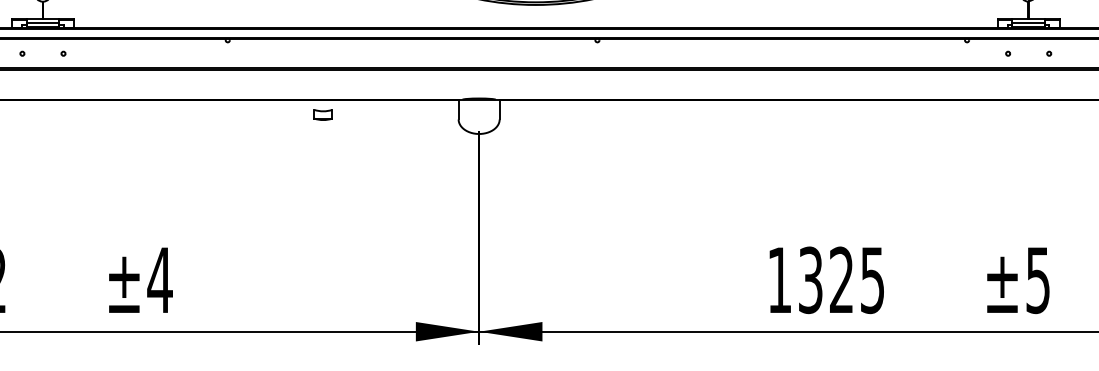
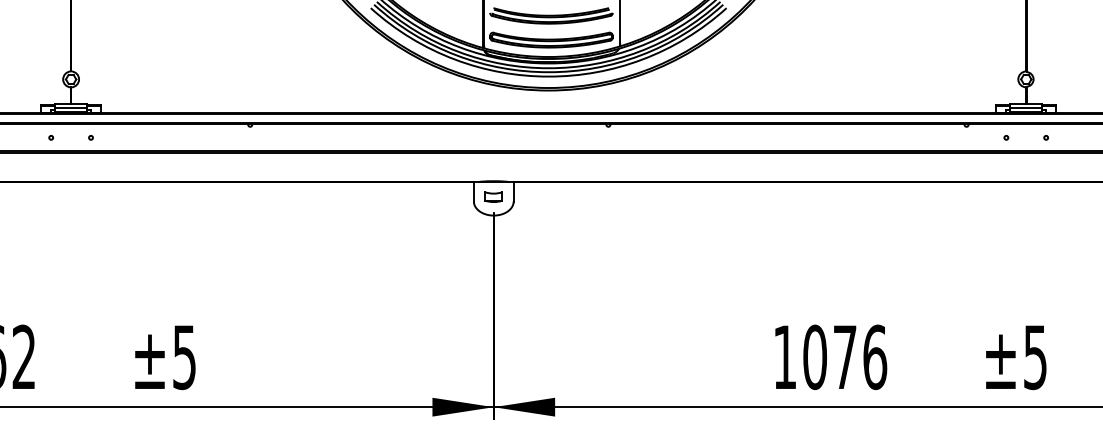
part: (323, 114) -> (493, 196), moved
text: (159, 280) -> (184, 357), ±4 -> ±5
text: (842, 280) -> (845, 357), 1325 -> 1076

